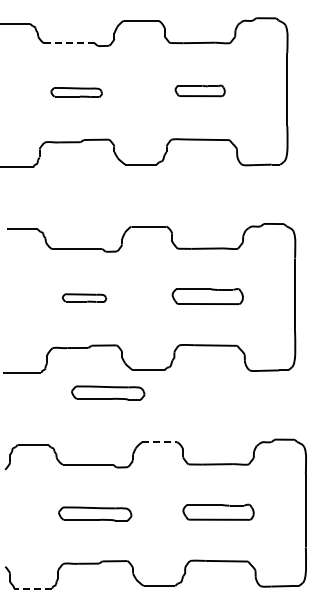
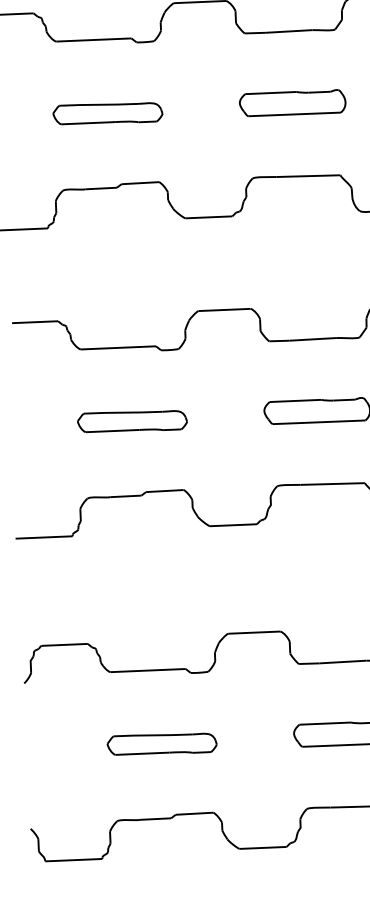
line: (69, 43) -> (93, 40), dashed -> solid
part: (200, 90) -> (293, 102), size x1.43
part: (76, 92) -> (107, 113), size x1.43
part: (84, 297) -> (132, 420), size x1.67
part: (108, 392) -> (174, 561), removed
line: (160, 442) -> (255, 632), dashed -> solid
line: (32, 588) -> (72, 859), dashed -> solid

